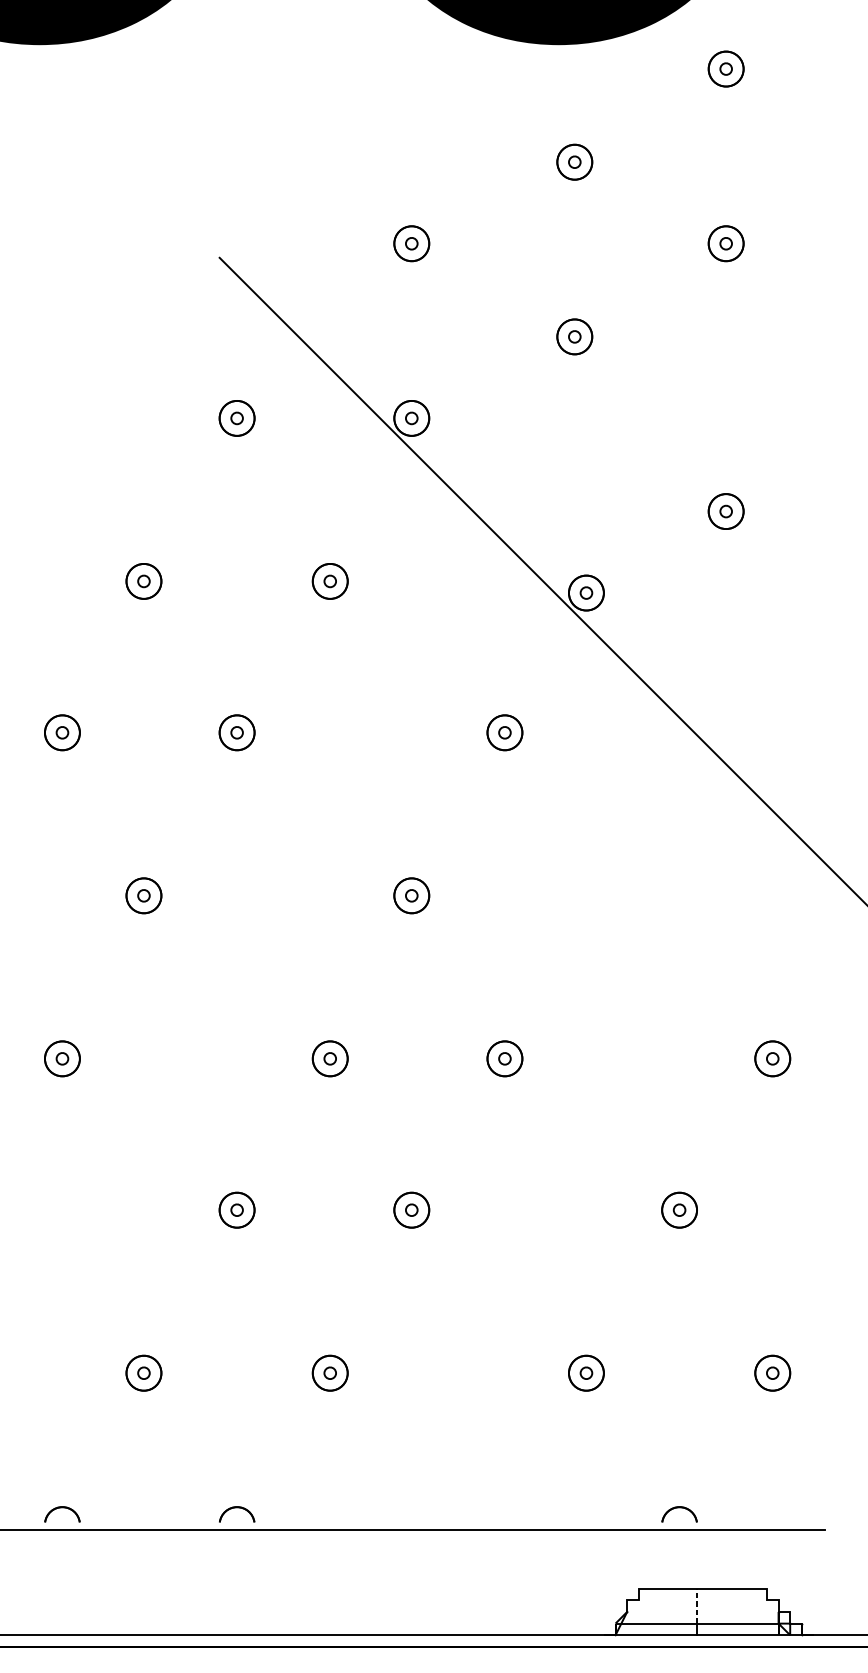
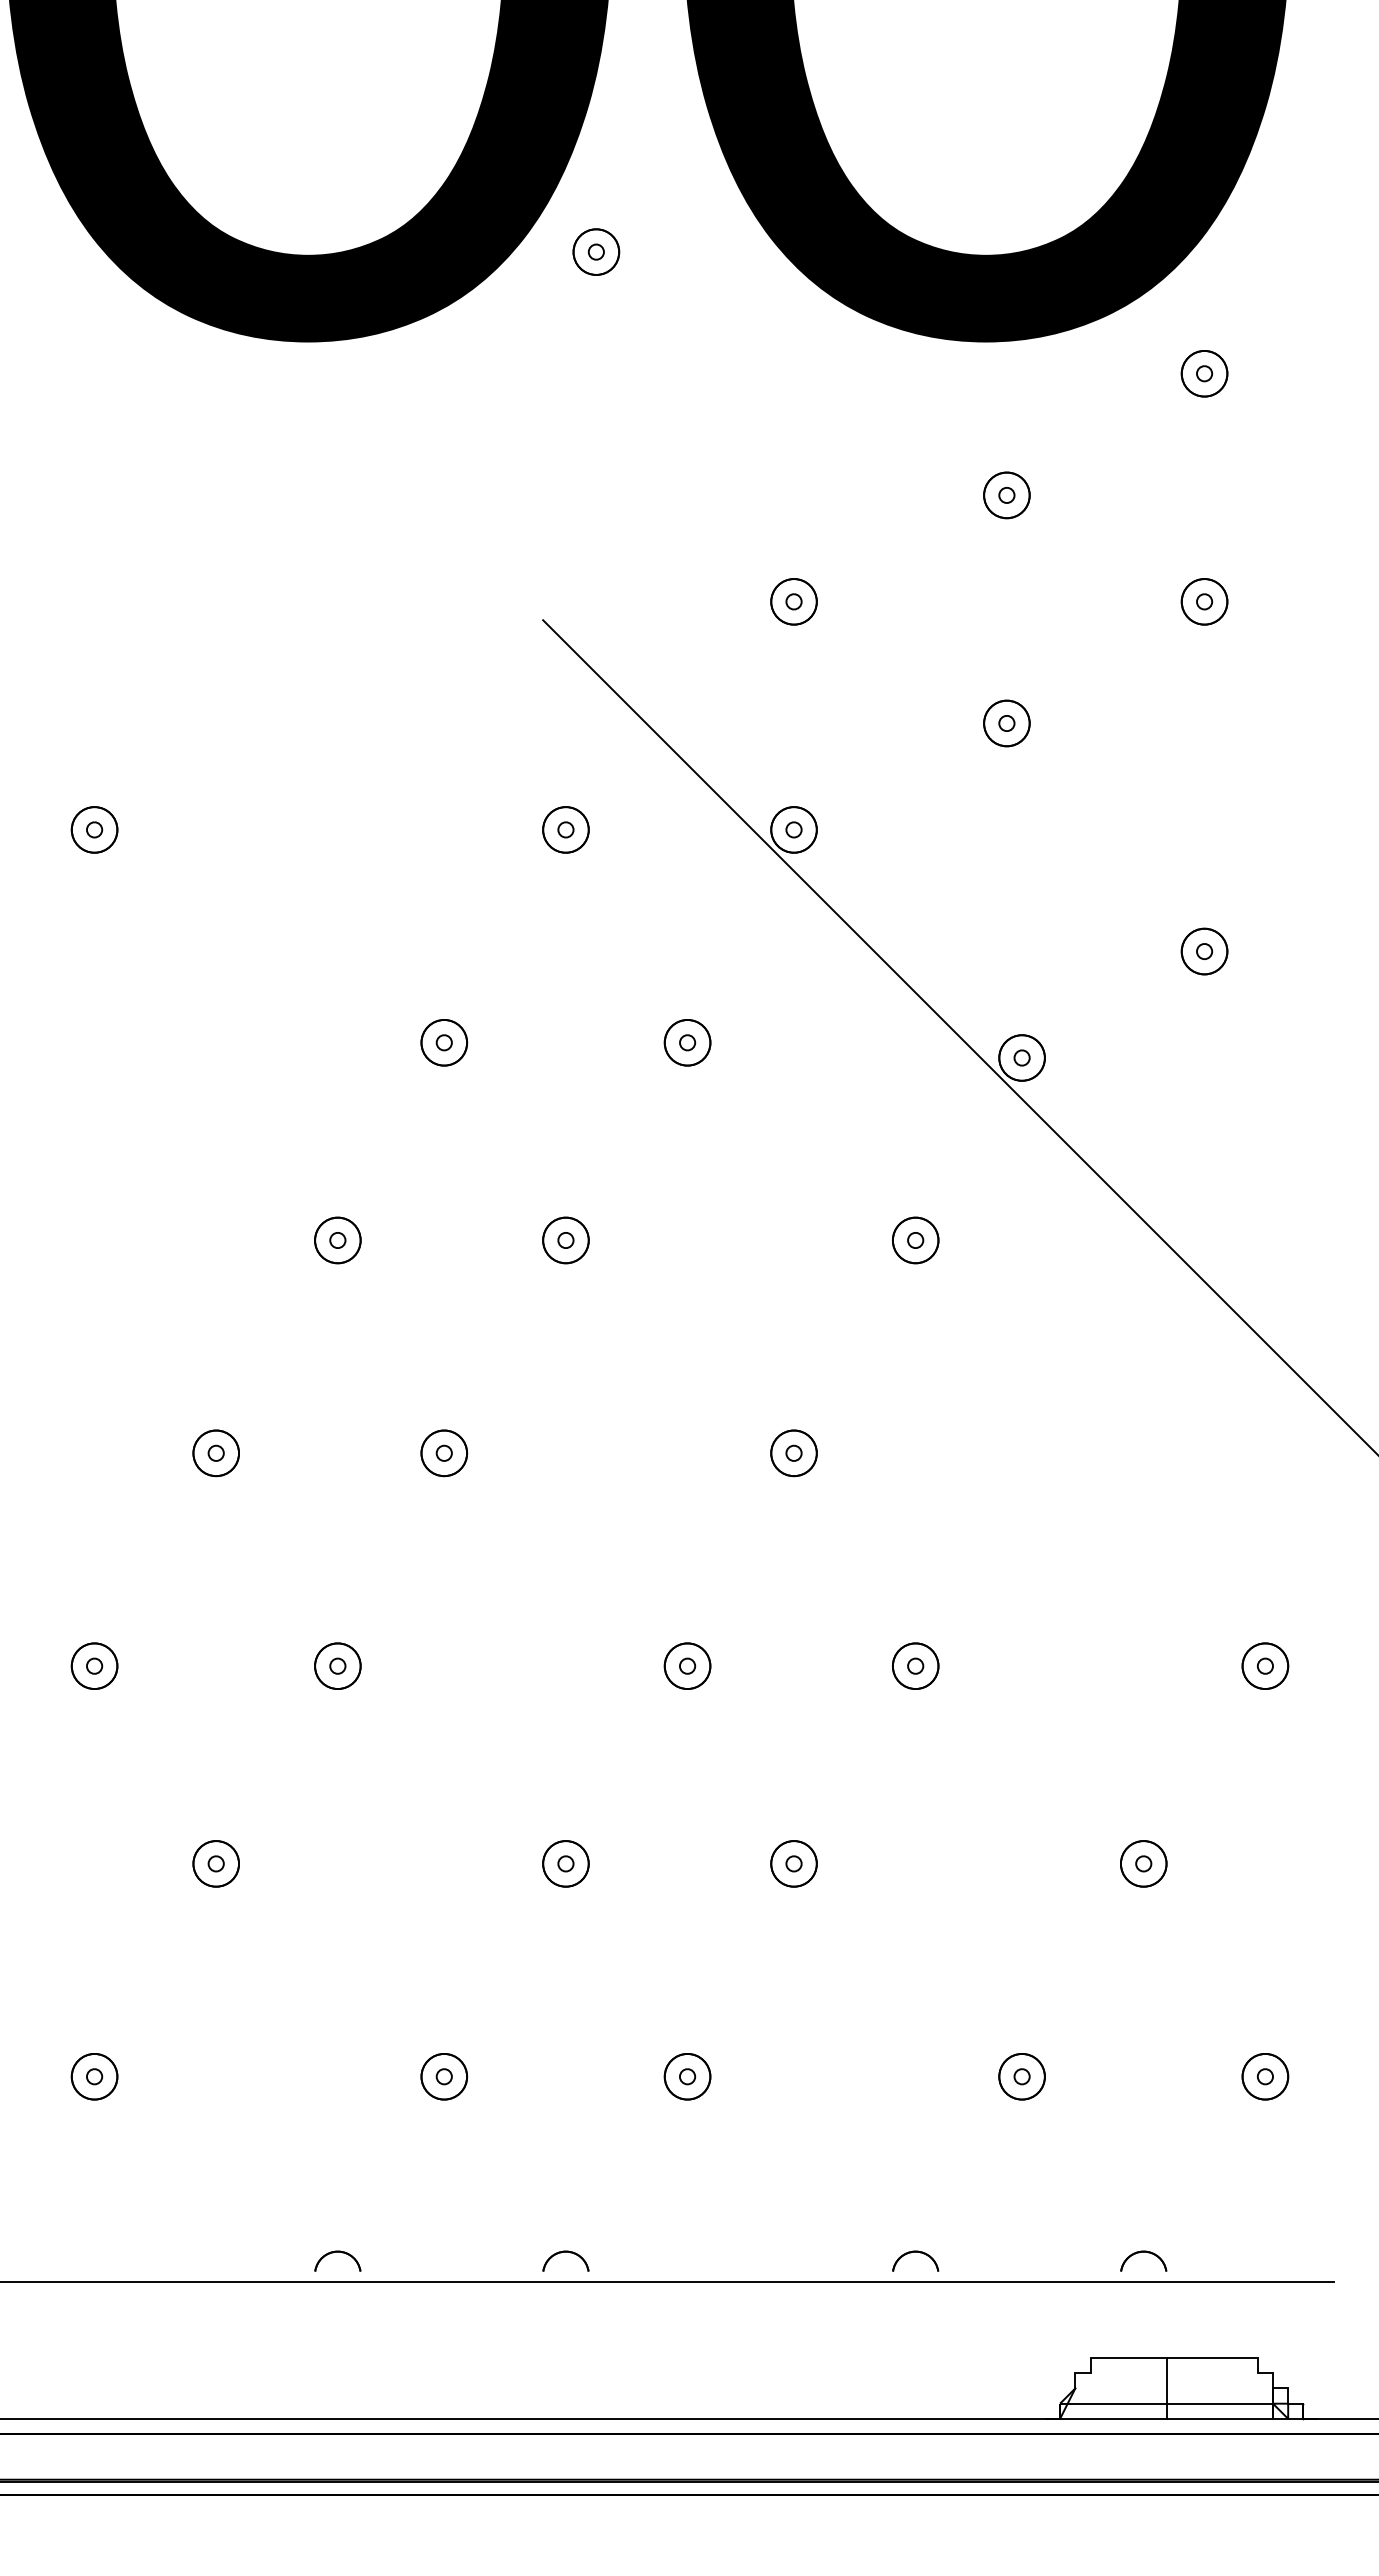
part: (504, 1507) -> (915, 2252), added
line: (697, 1605) -> (1166, 2380), dashed -> solid

